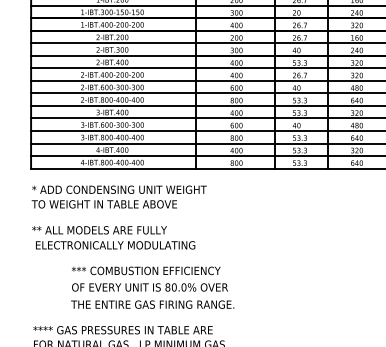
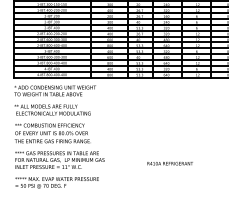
text: (151, 287) -> (52, 133), moved

